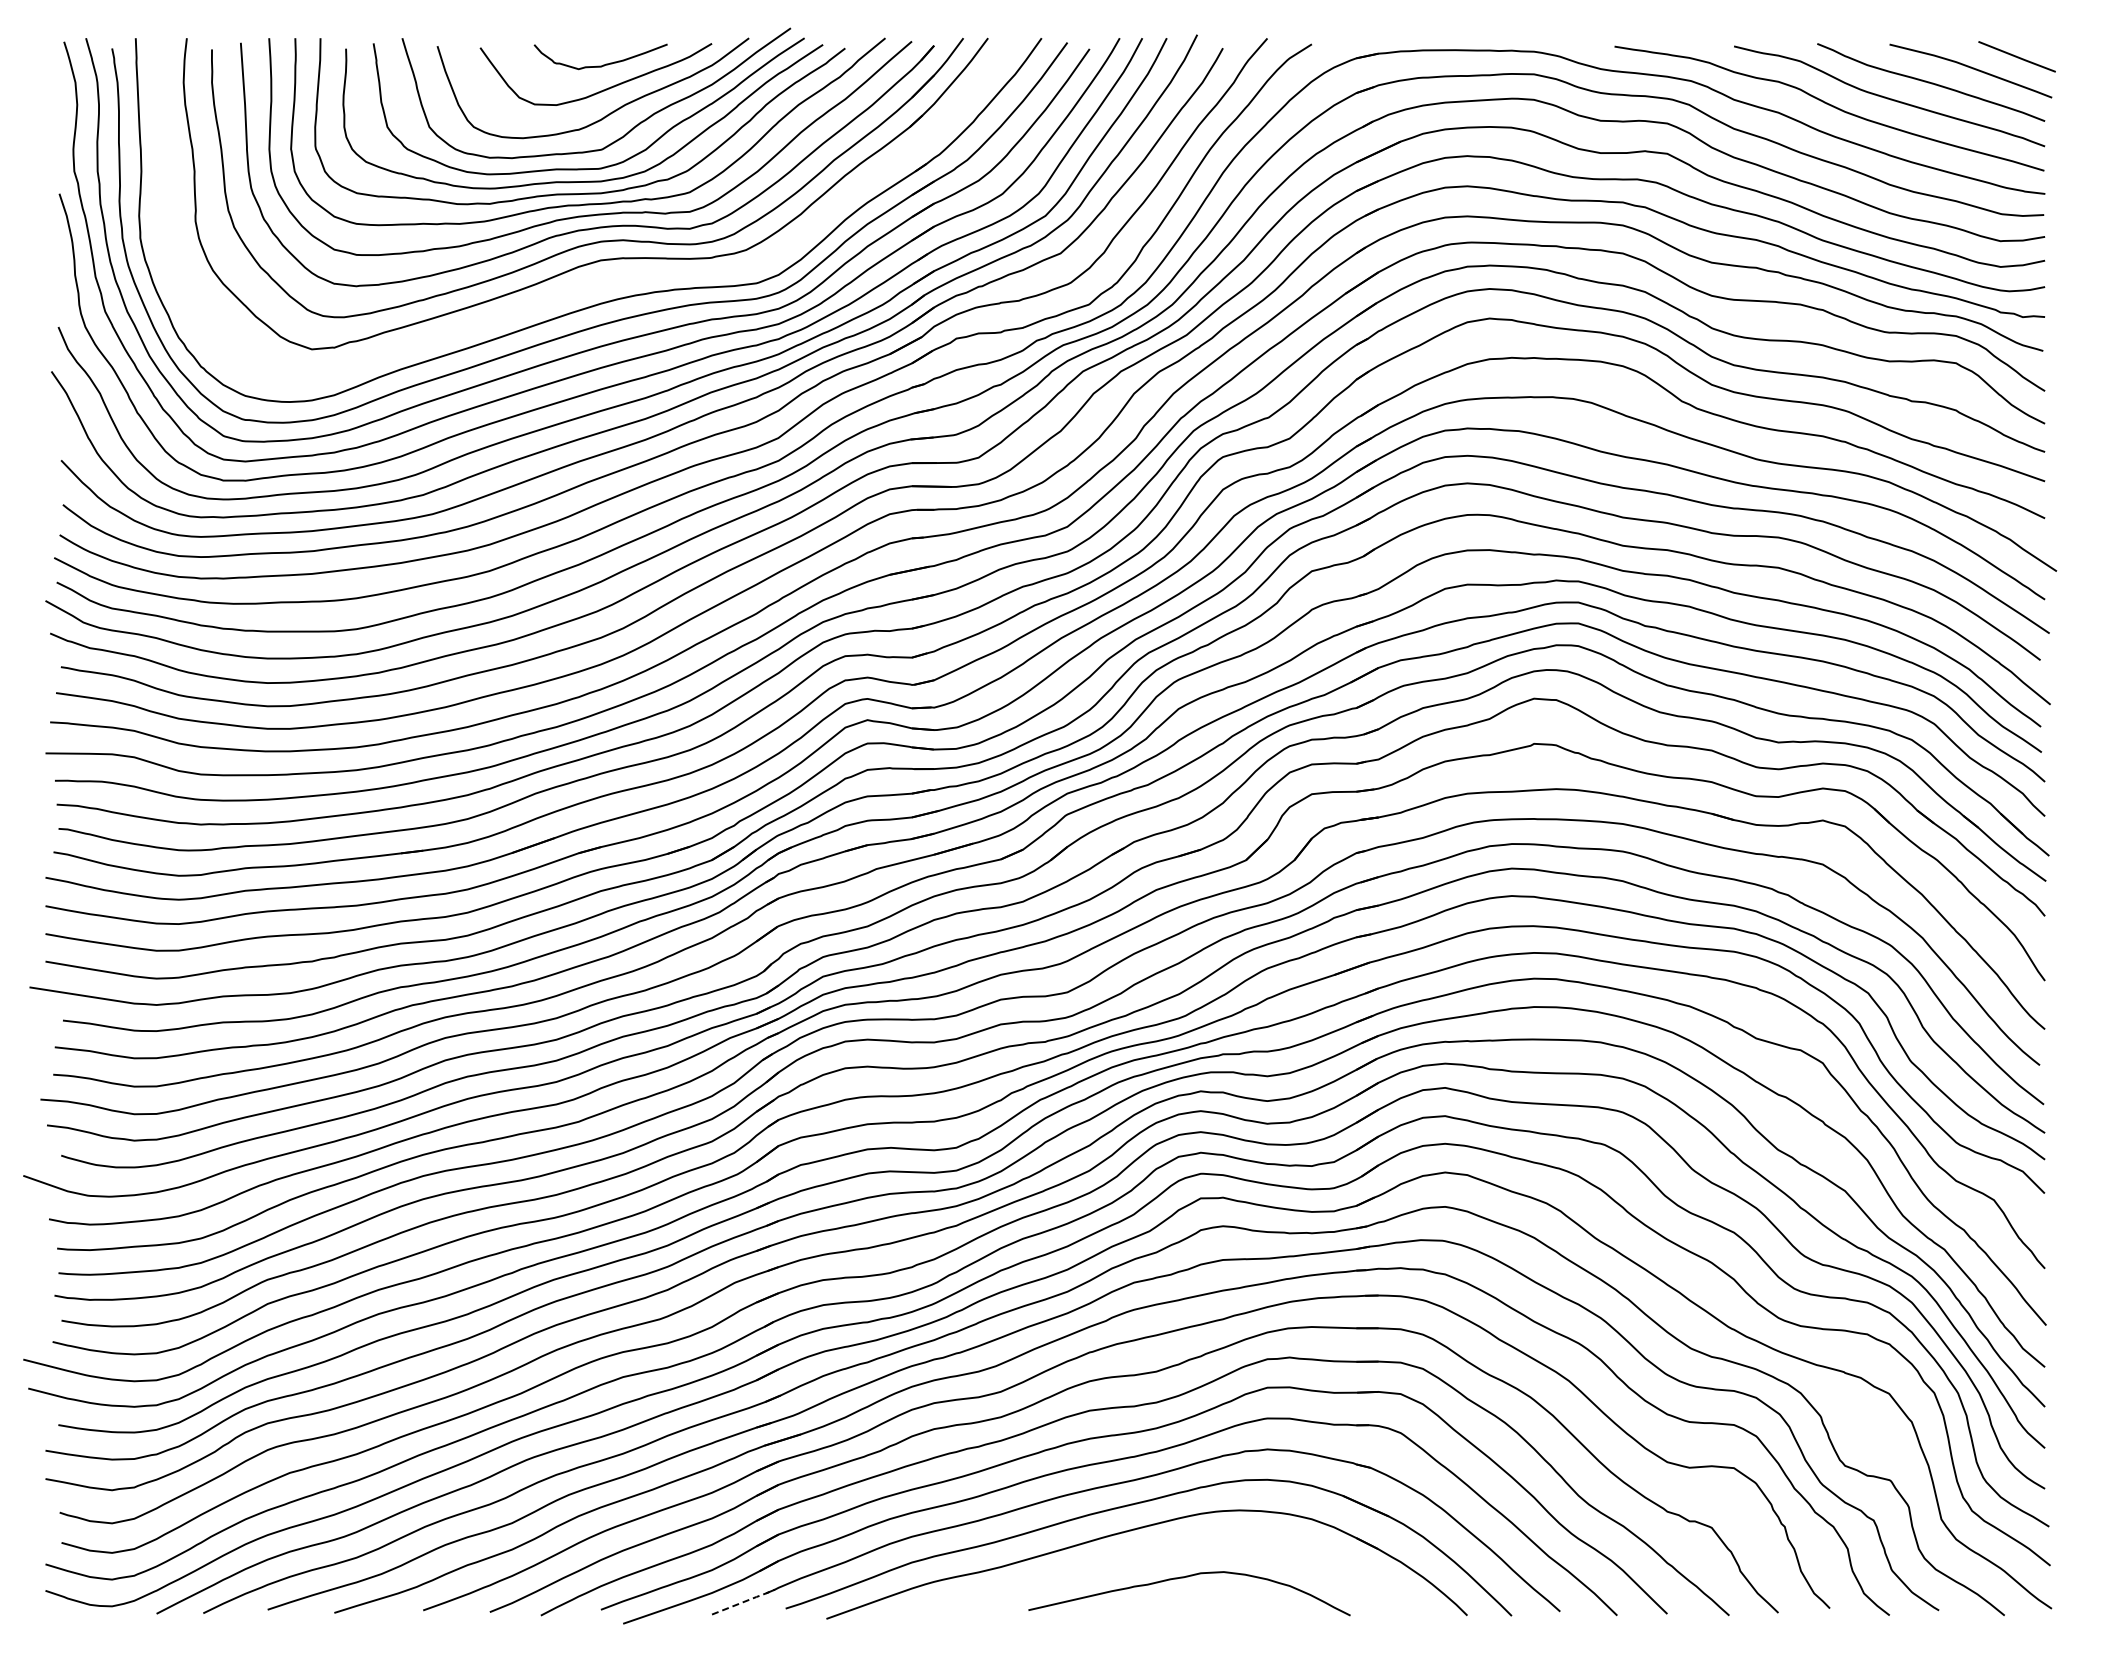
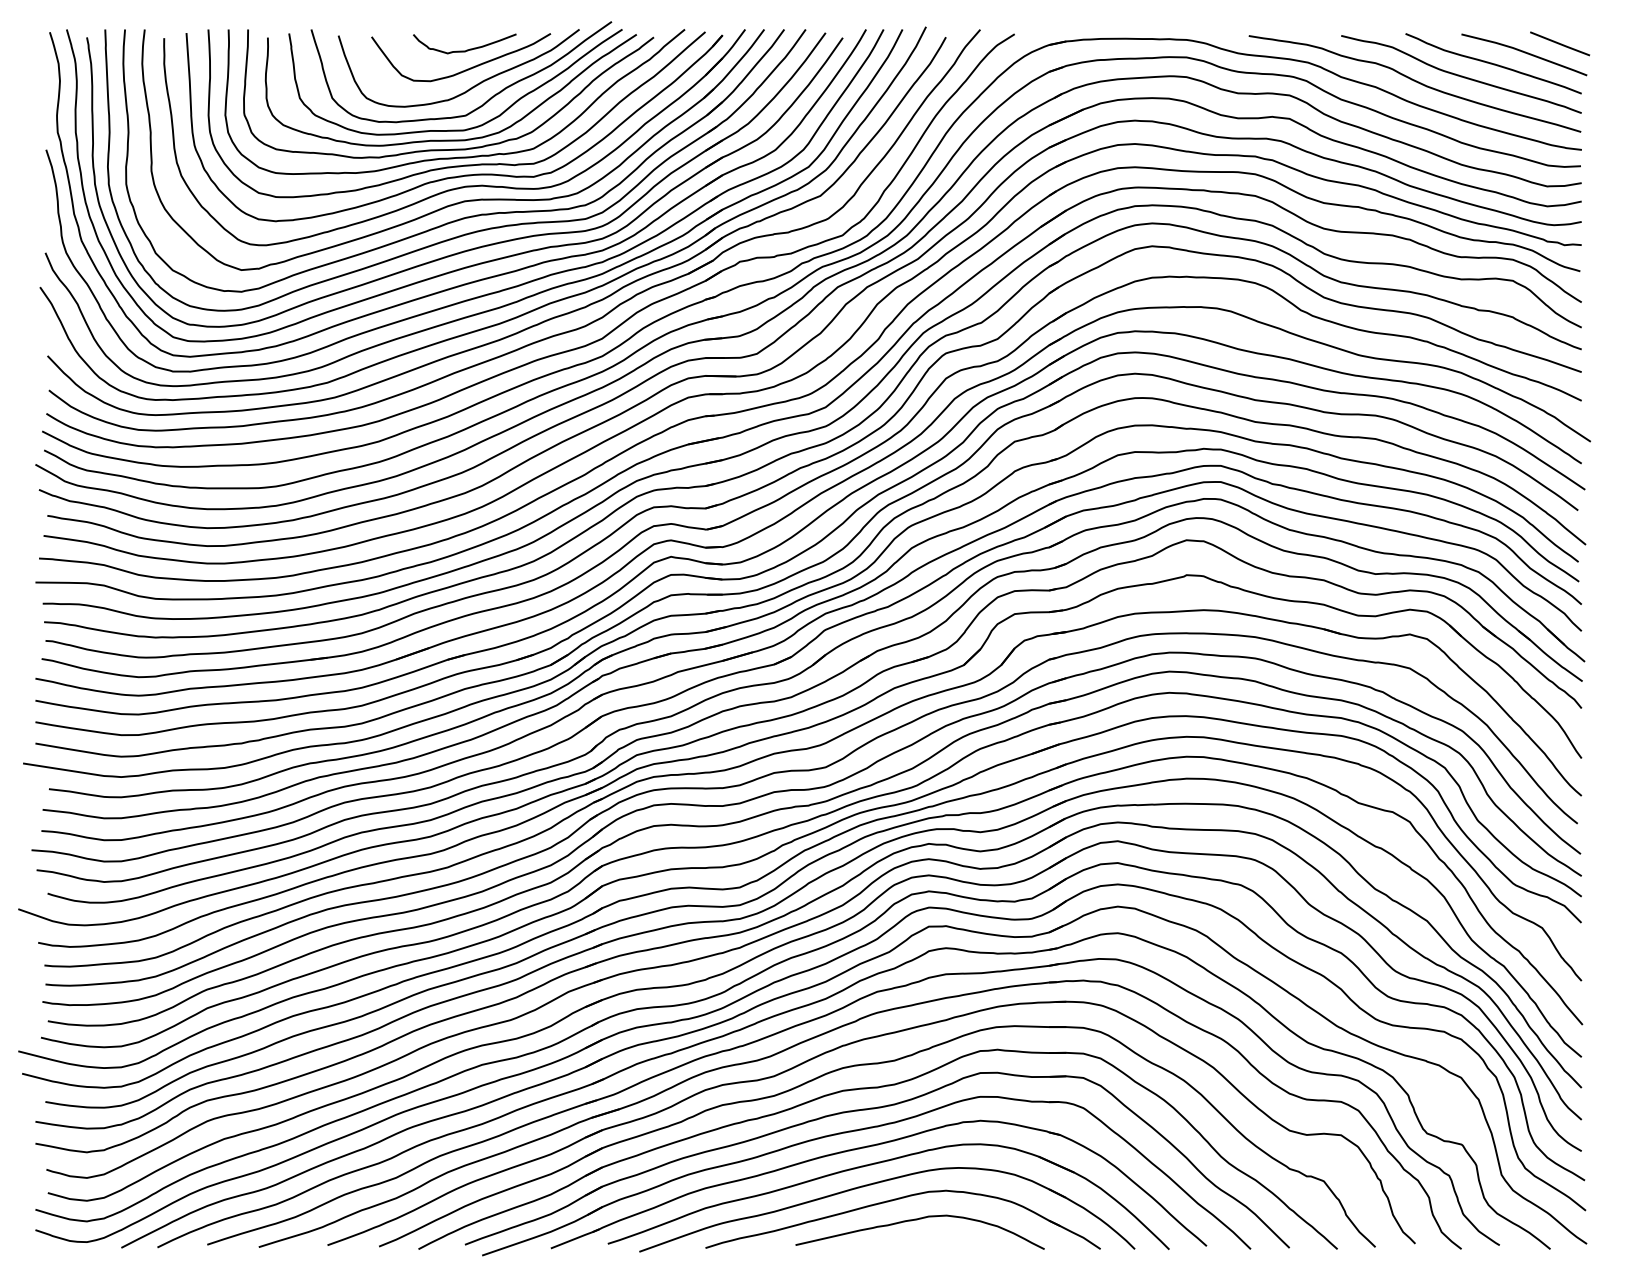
part: (602, 280) -> (466, 216), added
part: (1161, 1551) -> (898, 1199), added
line: (745, 1601) -> (576, 1238), dashed -> solid

